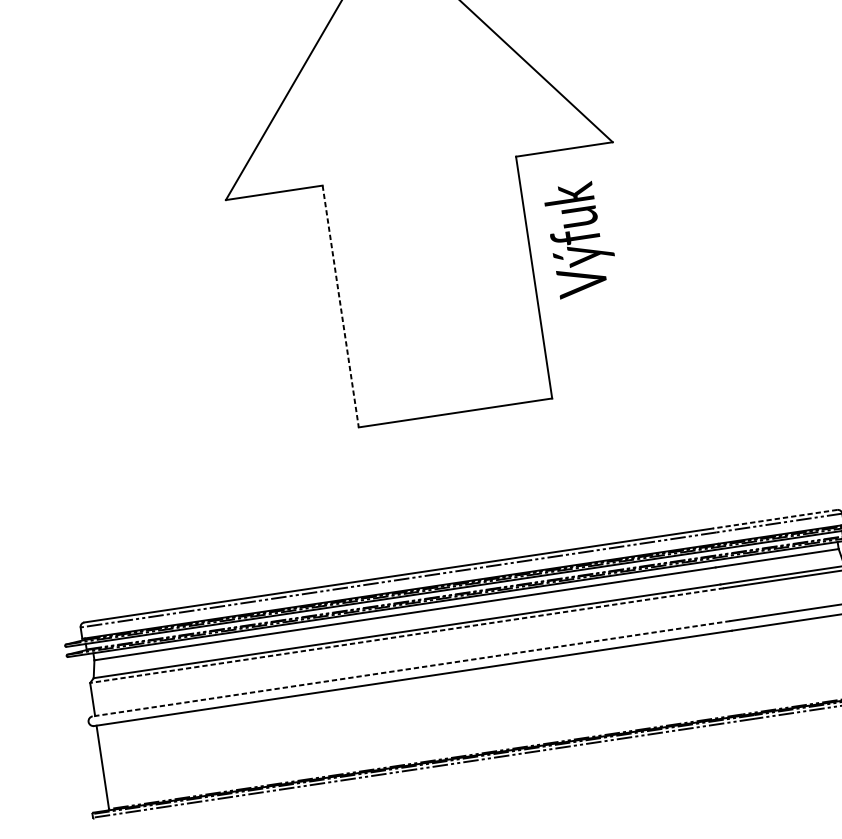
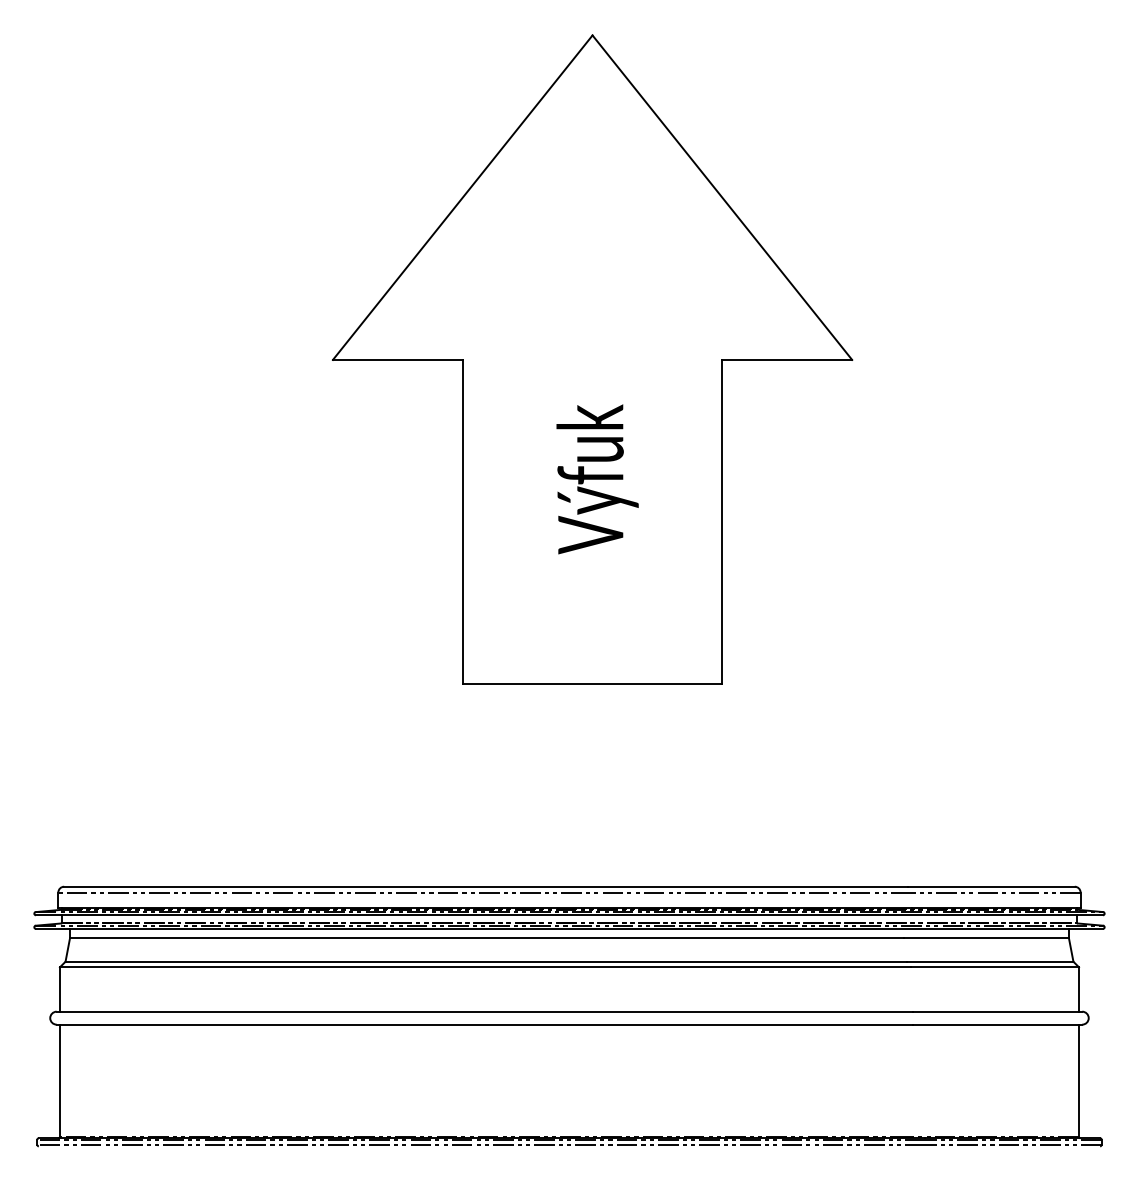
text: (581, 239) -> (597, 479), moved
line: (340, 306) -> (462, 522), dashed -> solid
line: (775, 519) -> (991, 886), dashed -> solid
line: (406, 635) -> (484, 967), dashed -> solid
line: (411, 668) -> (484, 1011), dashed -> solid

